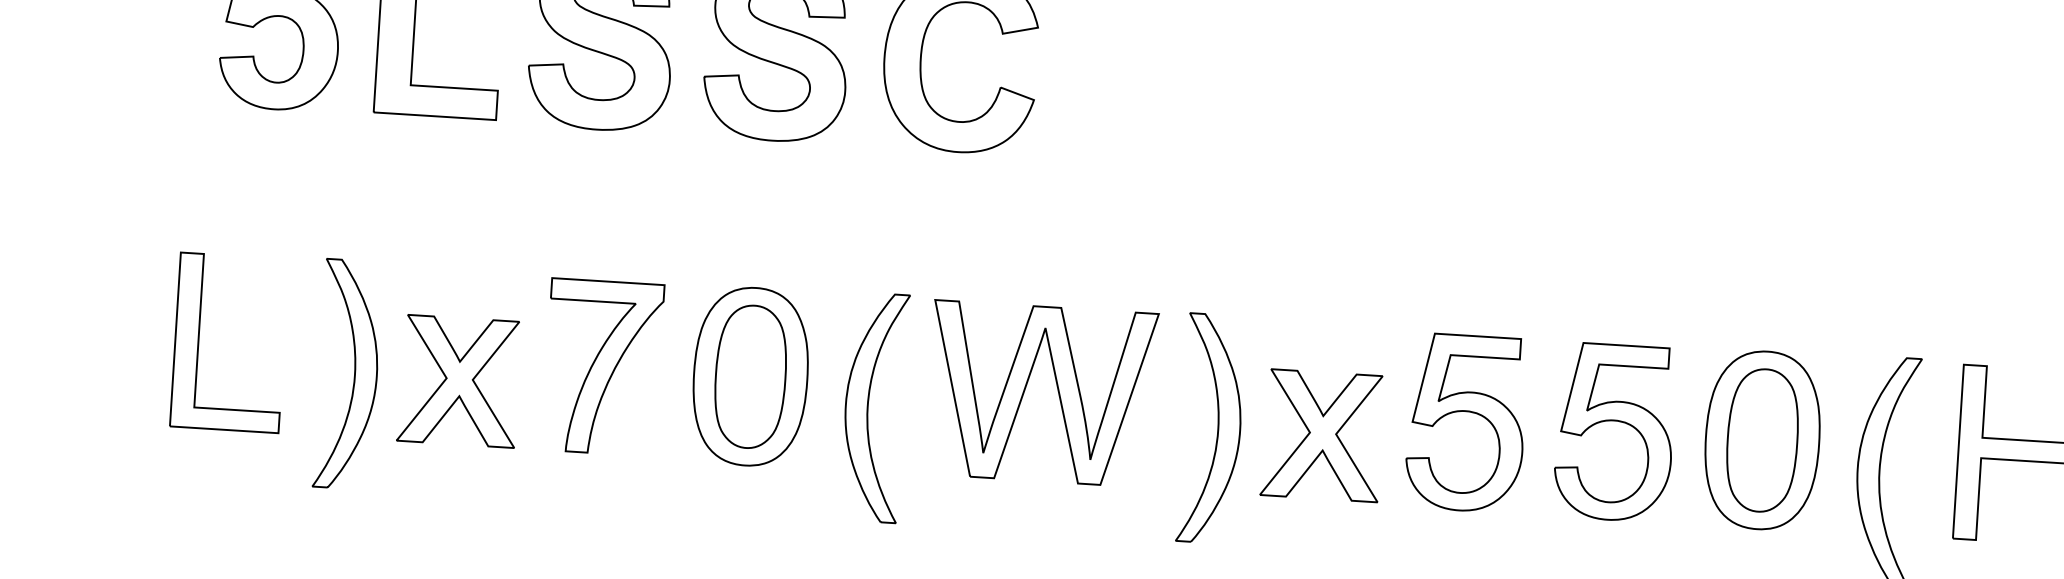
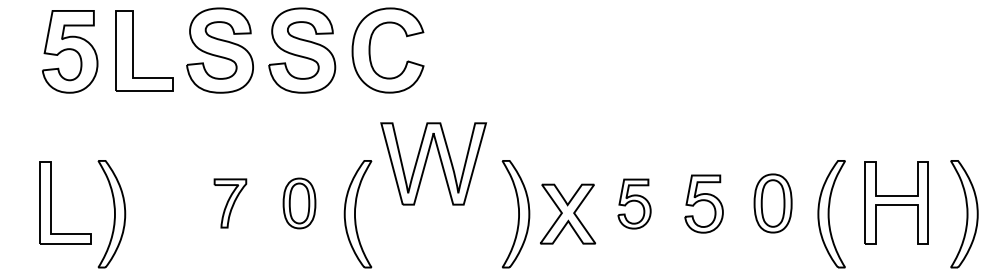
part: (199, 339) -> (51, 202), moved
part: (603, 367) -> (230, 203), size x0.6
part: (750, 376) -> (299, 203), size x0.6
part: (458, 379) -> (163, 213), removed
part: (1028, 385) -> (427, 160), moved
part: (1466, 421) -> (634, 203), size x0.6
part: (1613, 431) -> (703, 203), size x0.7
part: (1761, 440) -> (772, 203), size x0.7

